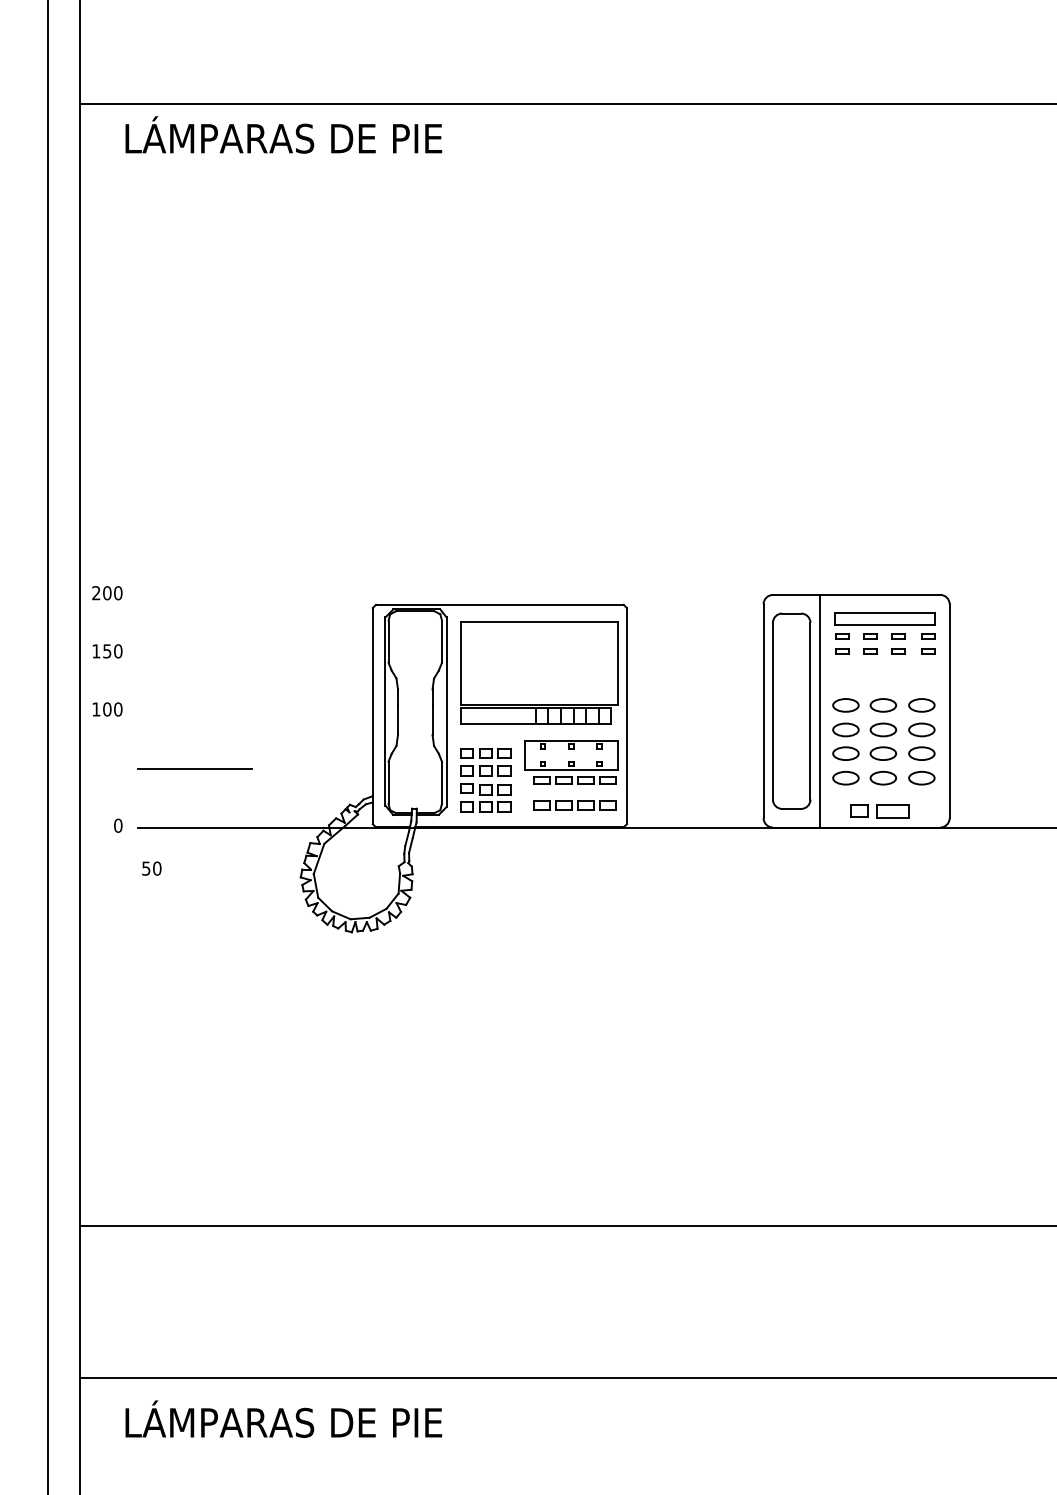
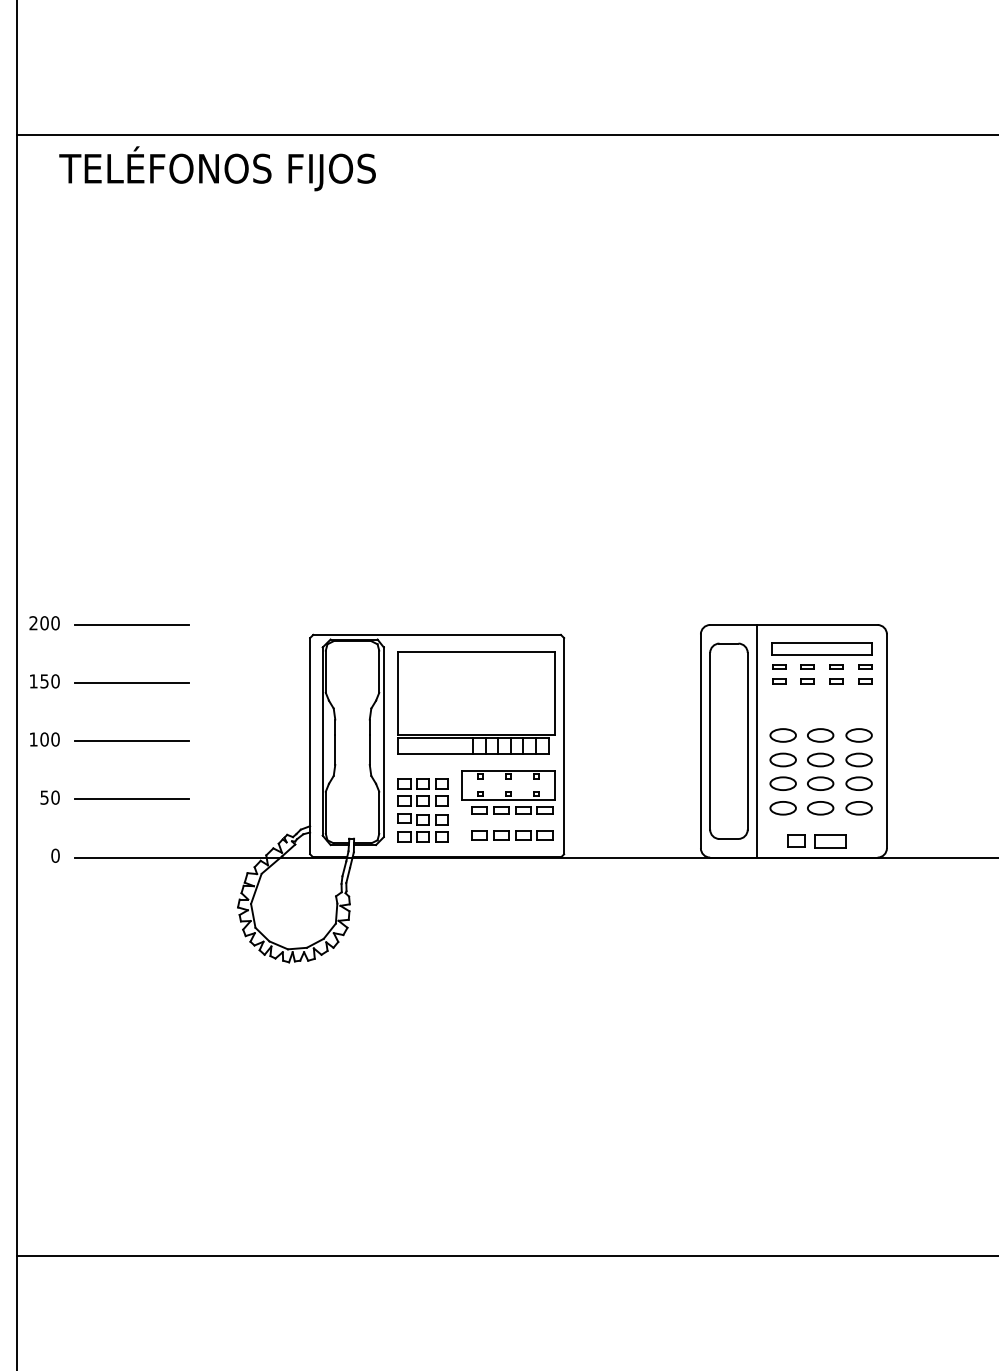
text: (282, 138) -> (219, 168), LÁMPARAS DE PIE -> TELÉFONOS FIJOS
line: (194, 594) -> (131, 624), added
line: (194, 653) -> (131, 683), added
line: (194, 711) -> (131, 741), added
text: (151, 868) -> (49, 797), moved

